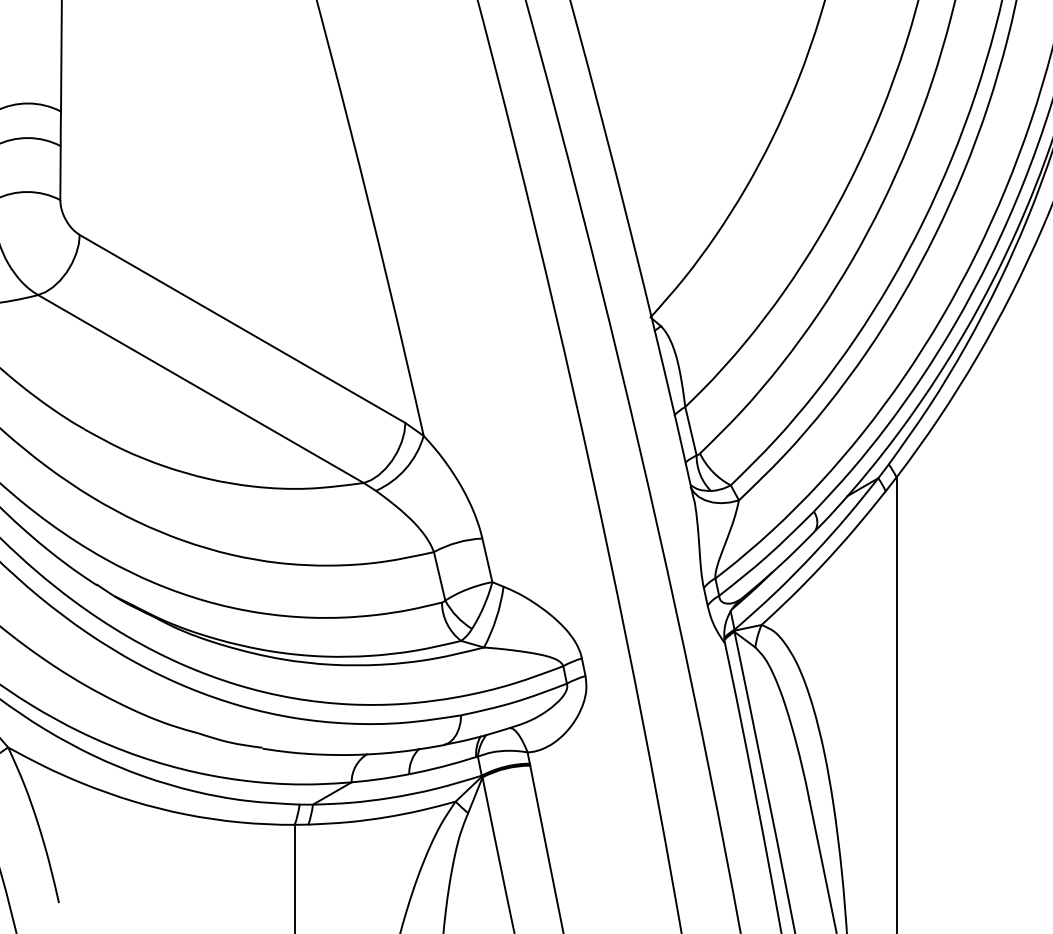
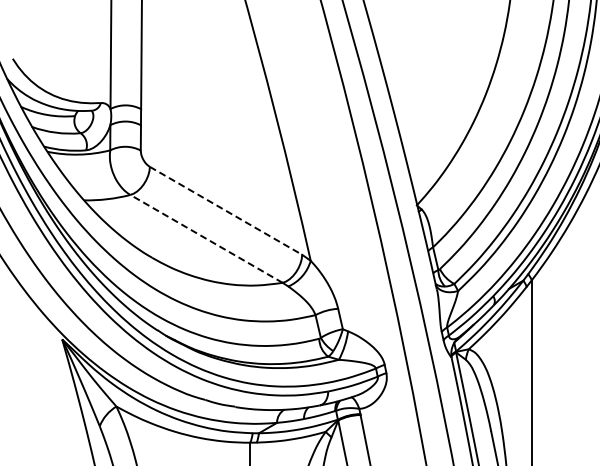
line: (243, 328) -> (226, 210), solid -> dashed
line: (200, 388) -> (206, 238), solid -> dashed

